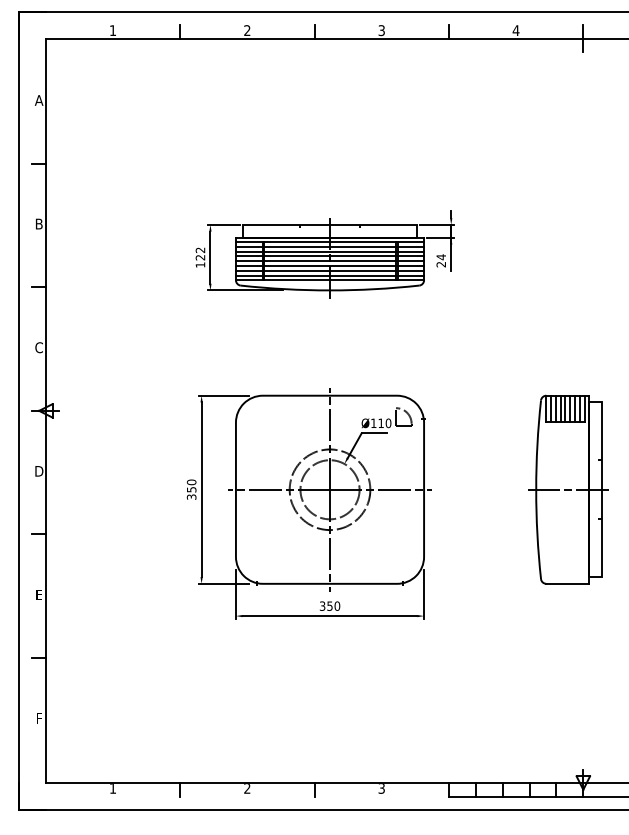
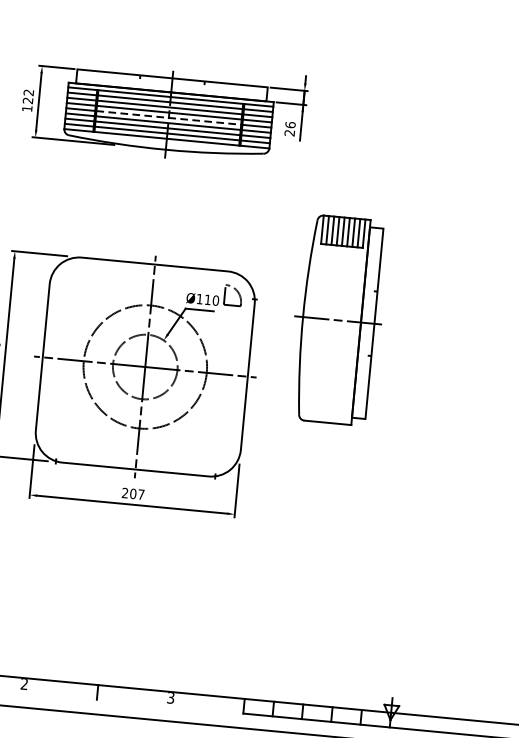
text: (441, 257) -> (290, 125), 24 -> 26
line: (330, 261) -> (169, 118), solid -> dashed
circle: (329, 489) -> (144, 366), size x1.4
part: (568, 489) -> (338, 320), moved
text: (329, 605) -> (132, 493), 350 -> 207

